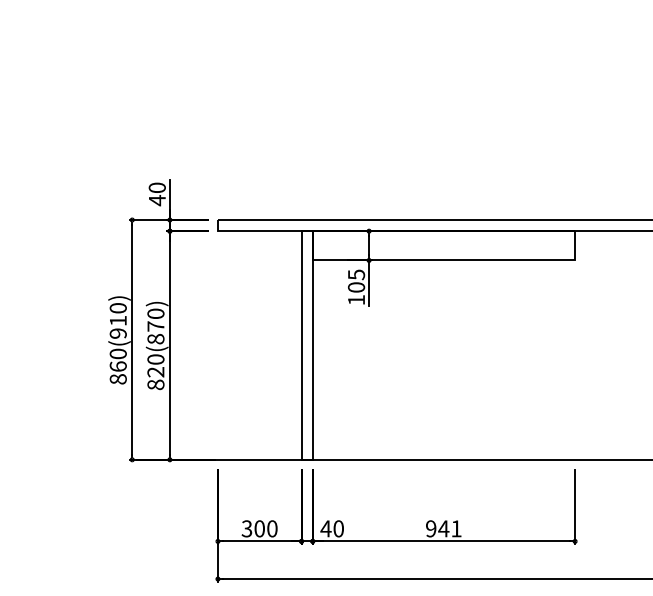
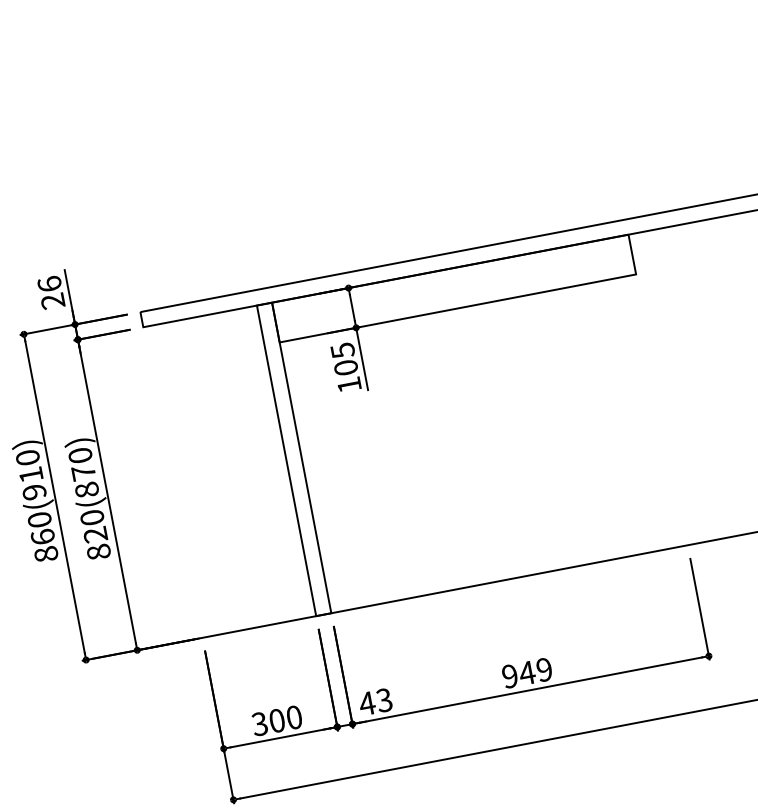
text: (156, 194) -> (50, 293), 40 -> 26
text: (338, 528) -> (384, 699), 40 -> 43
text: (456, 528) -> (544, 669), 941 -> 949

